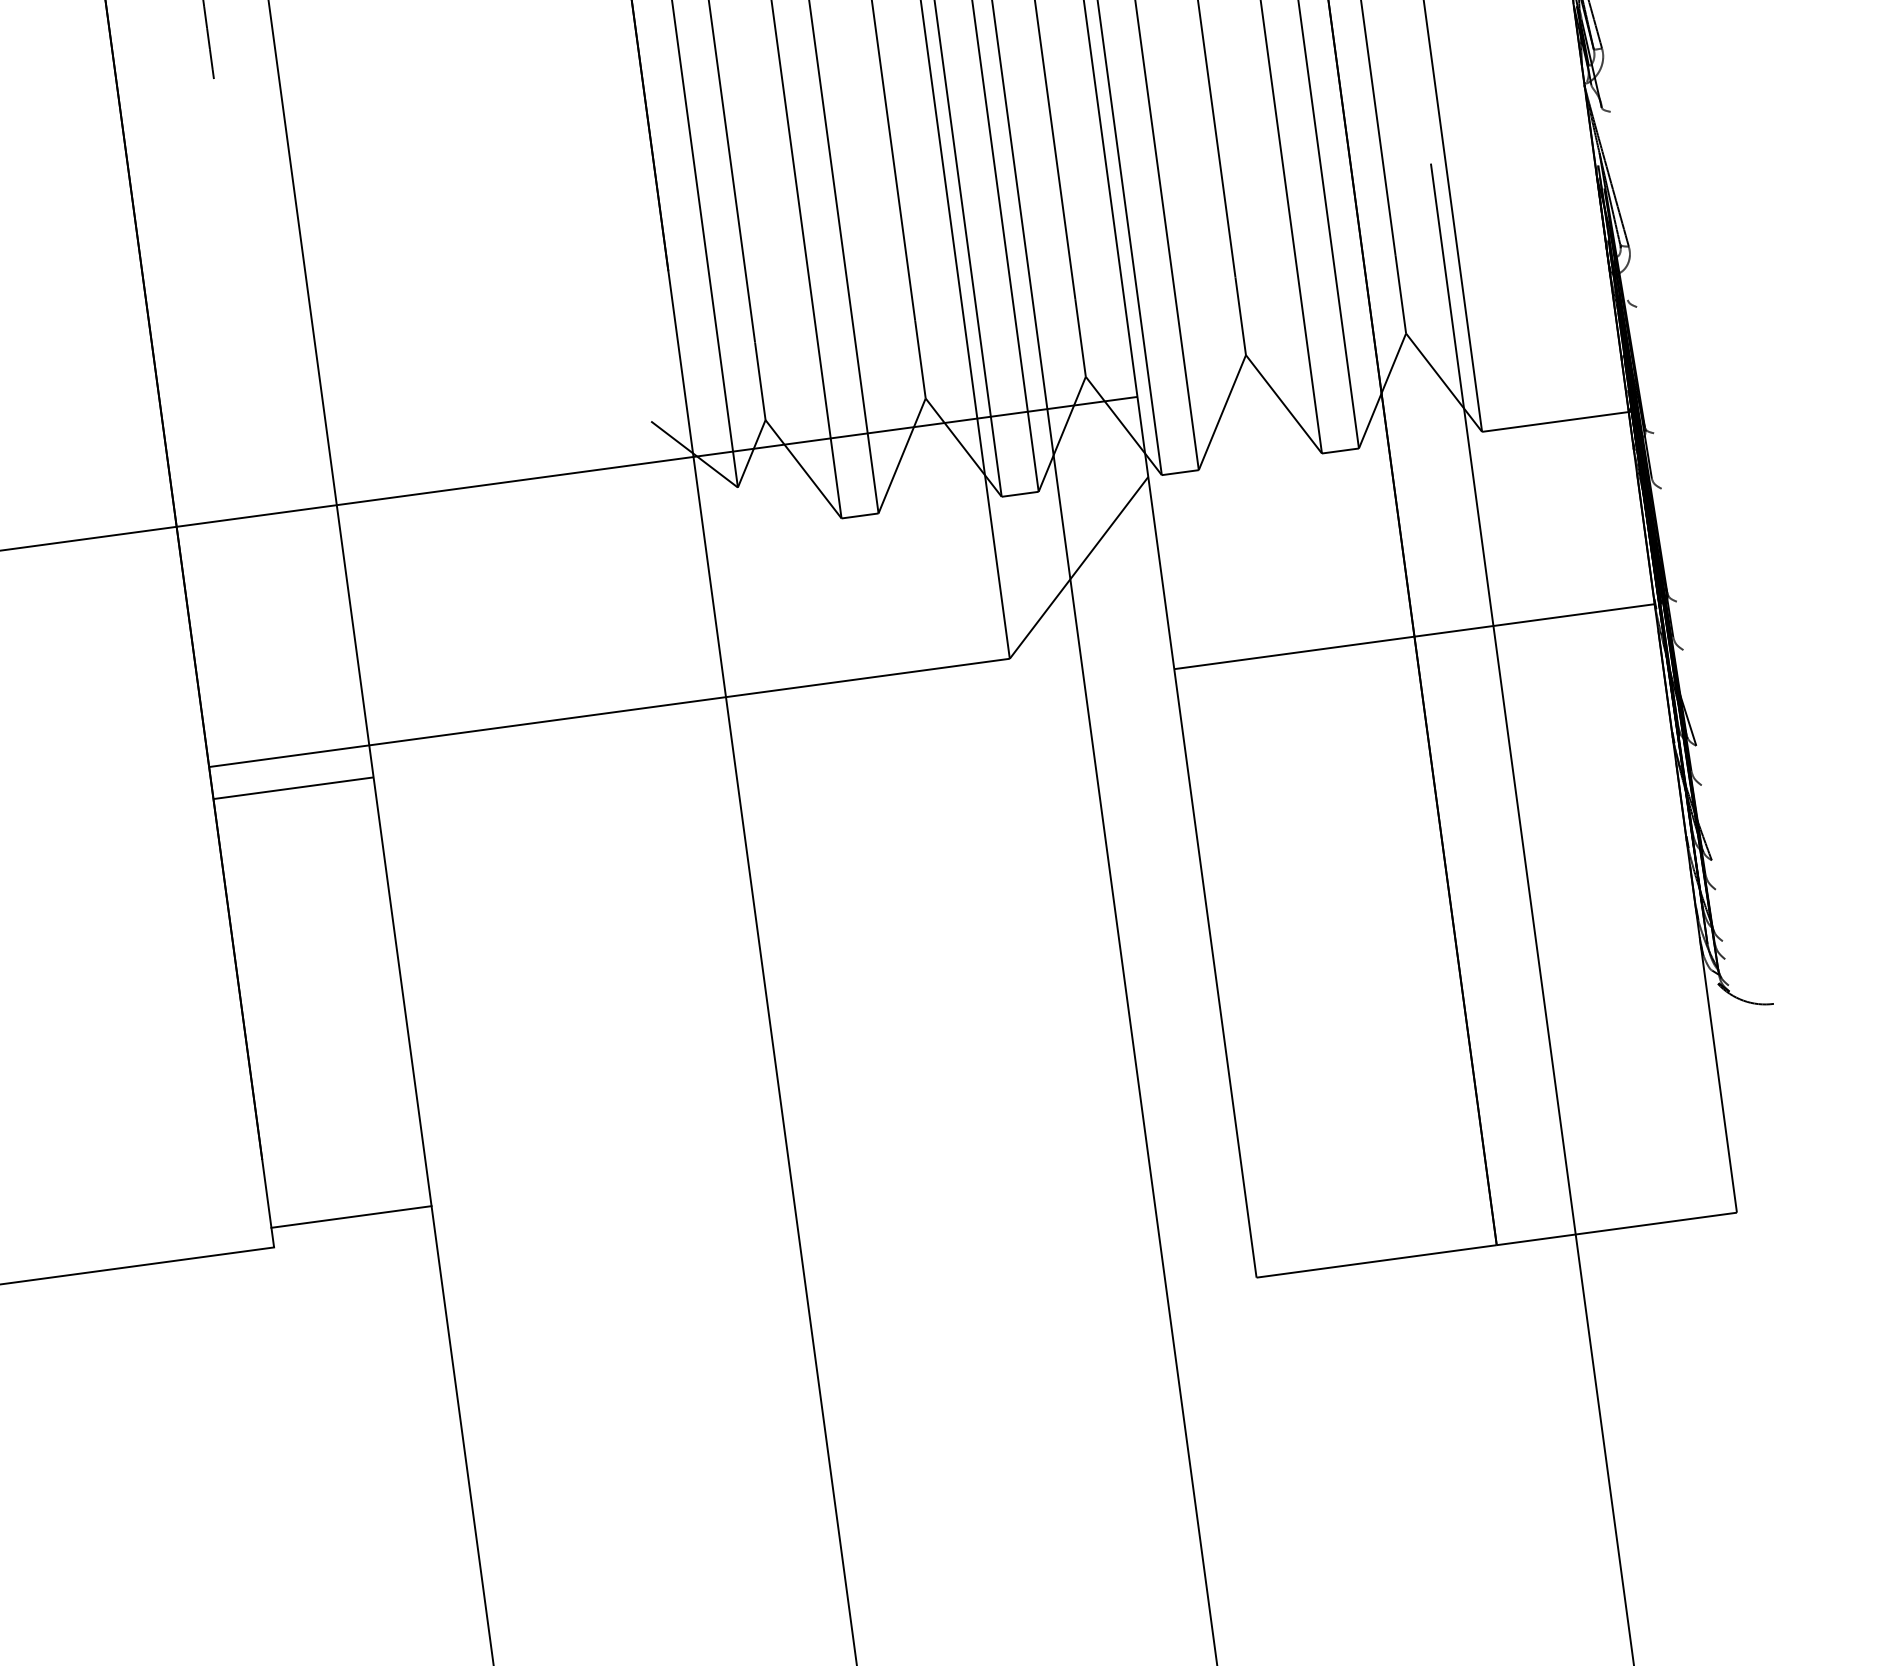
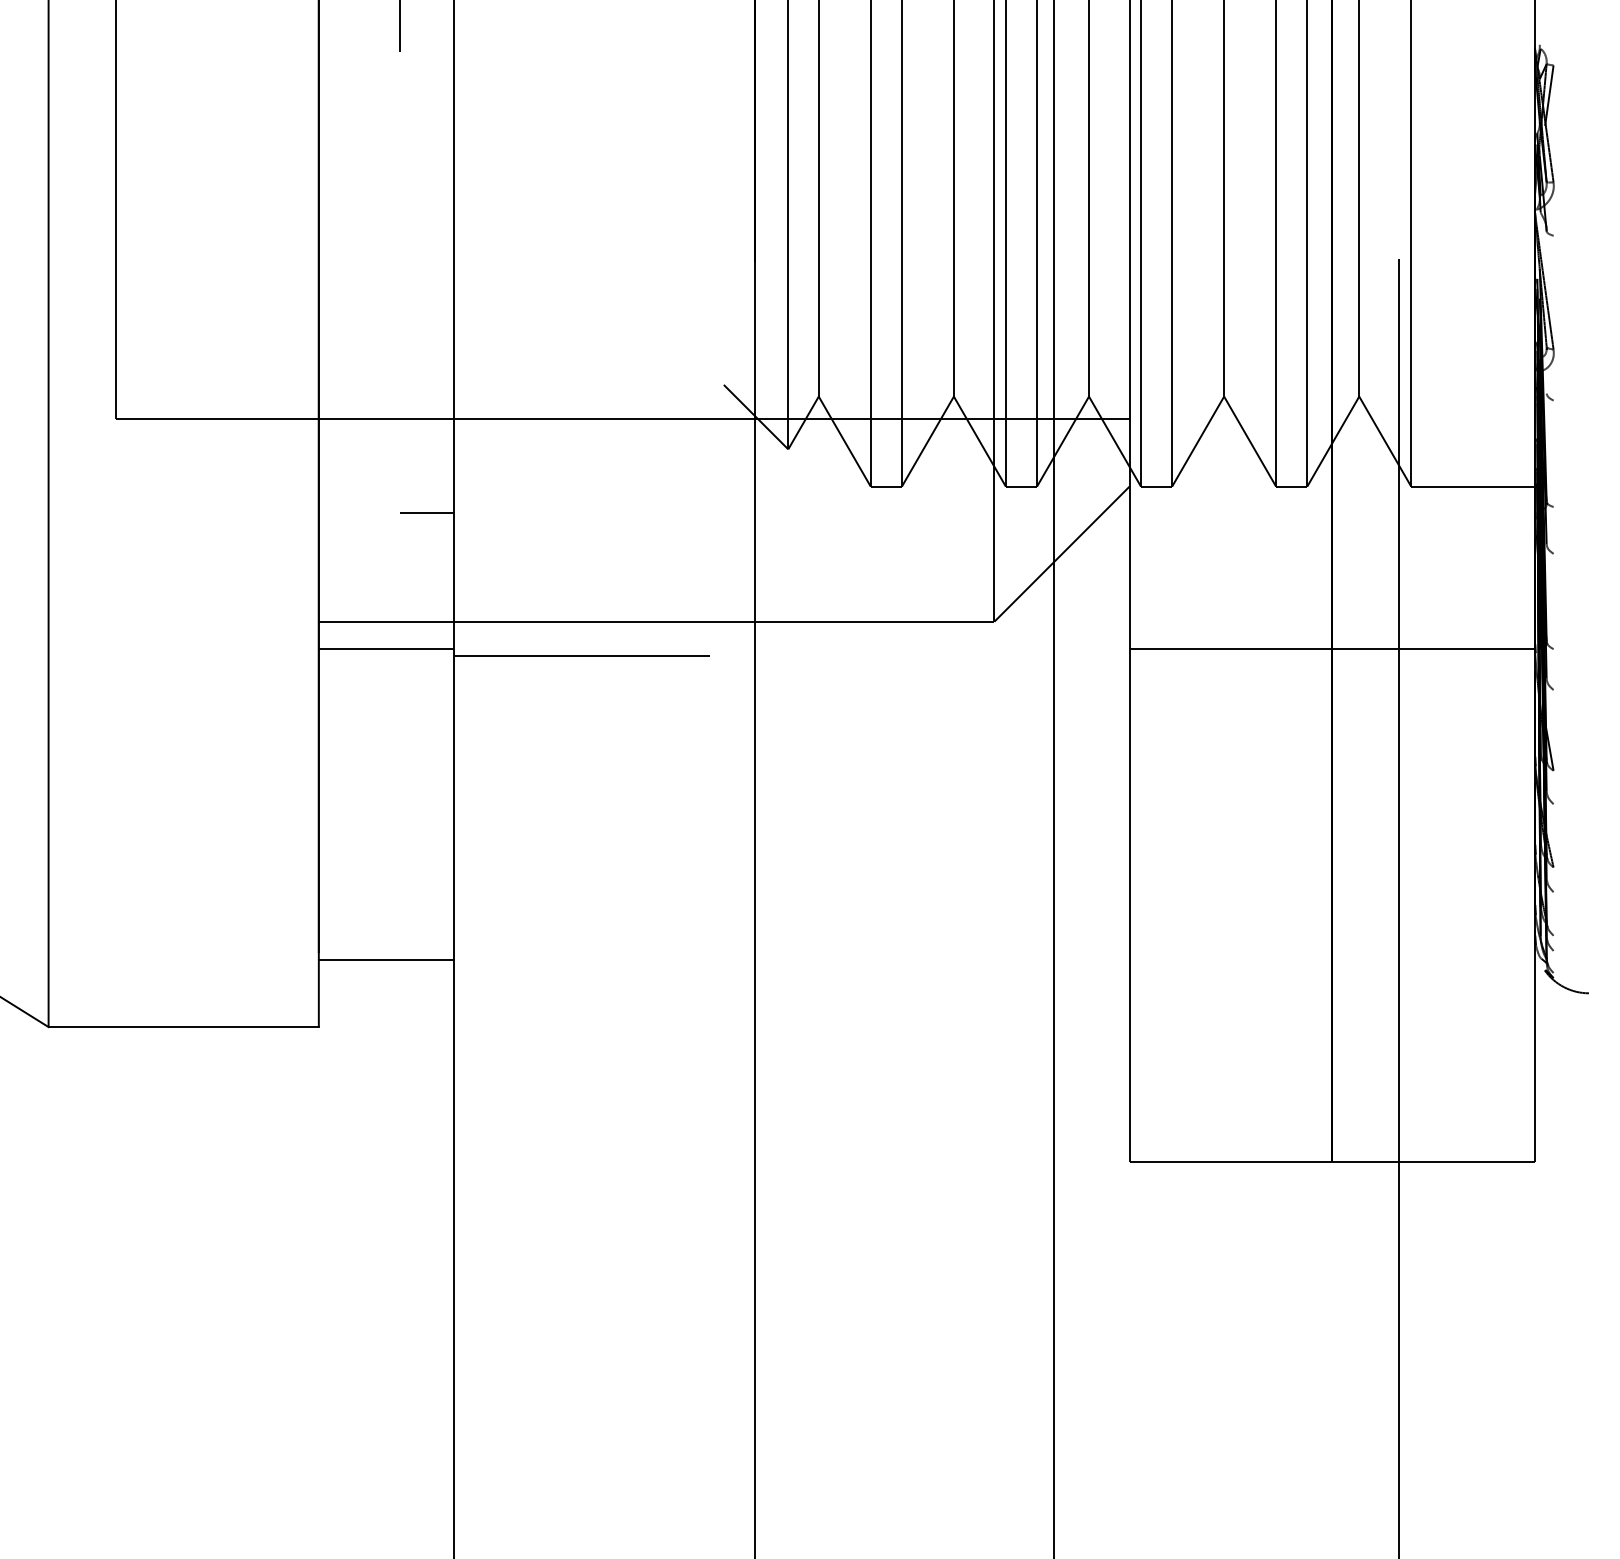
line: (319, 620) -> (426, 512), added
line: (525, 764) -> (581, 655), added
line: (350, 1217) -> (385, 959), moved

